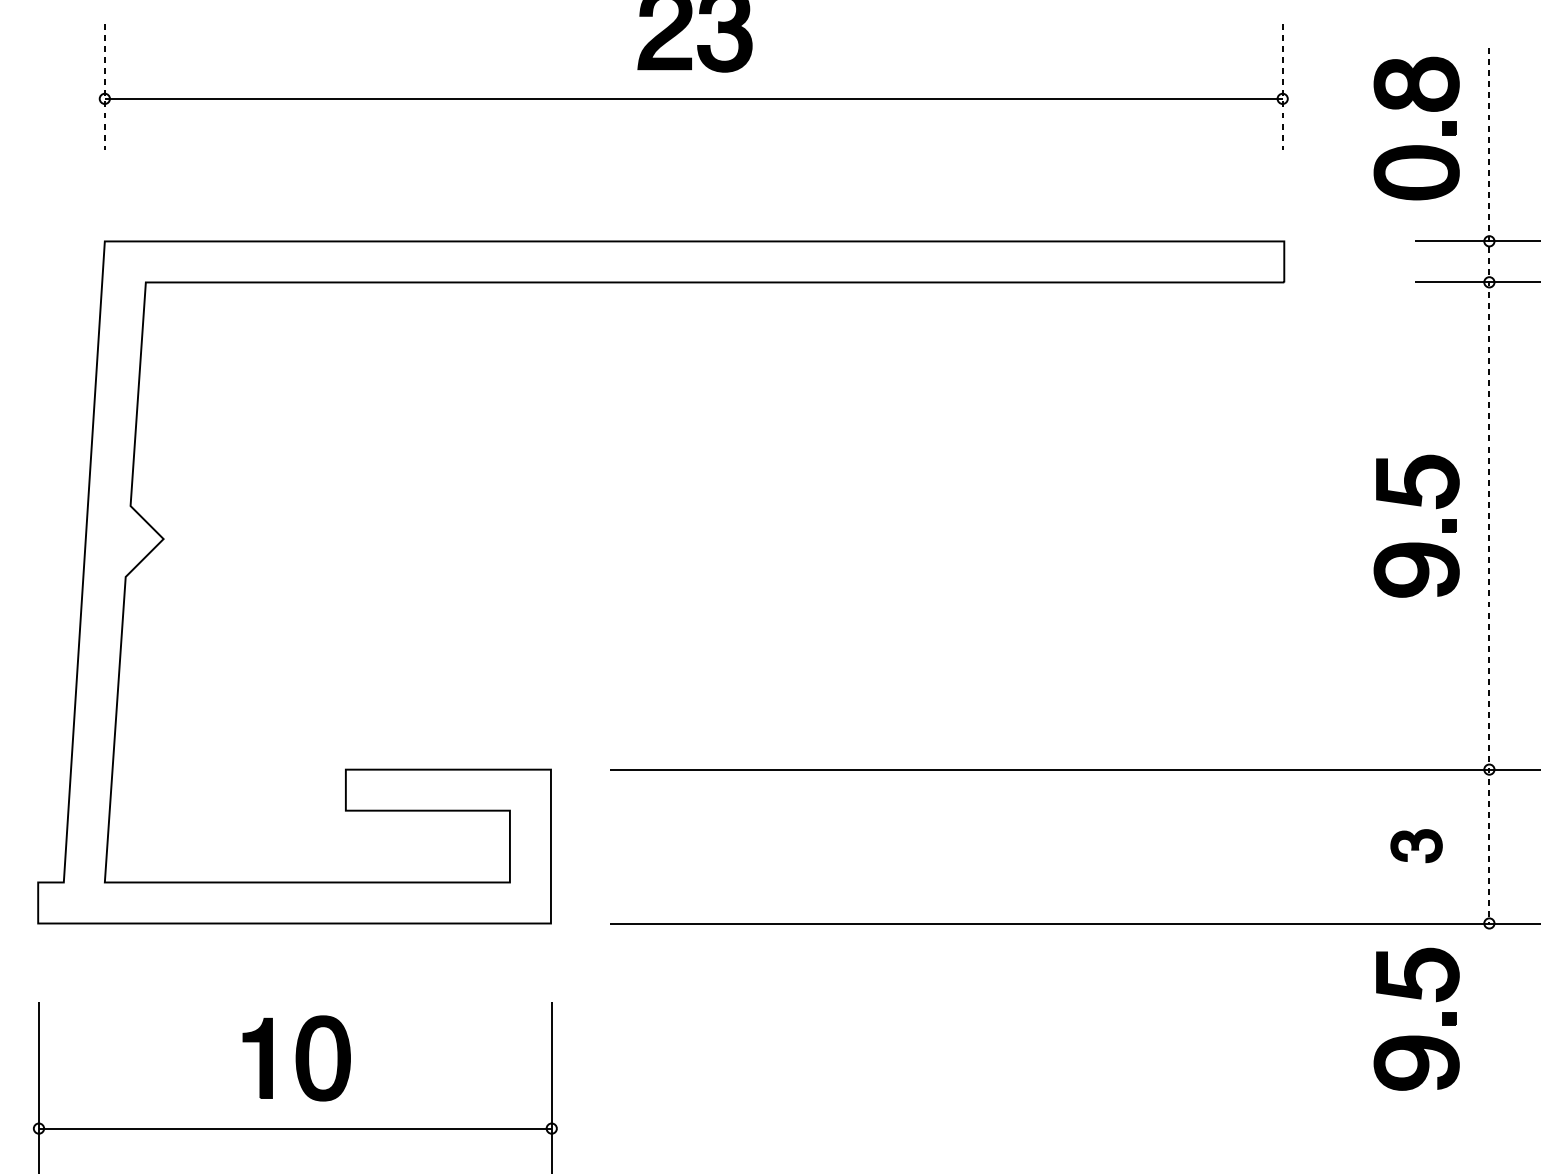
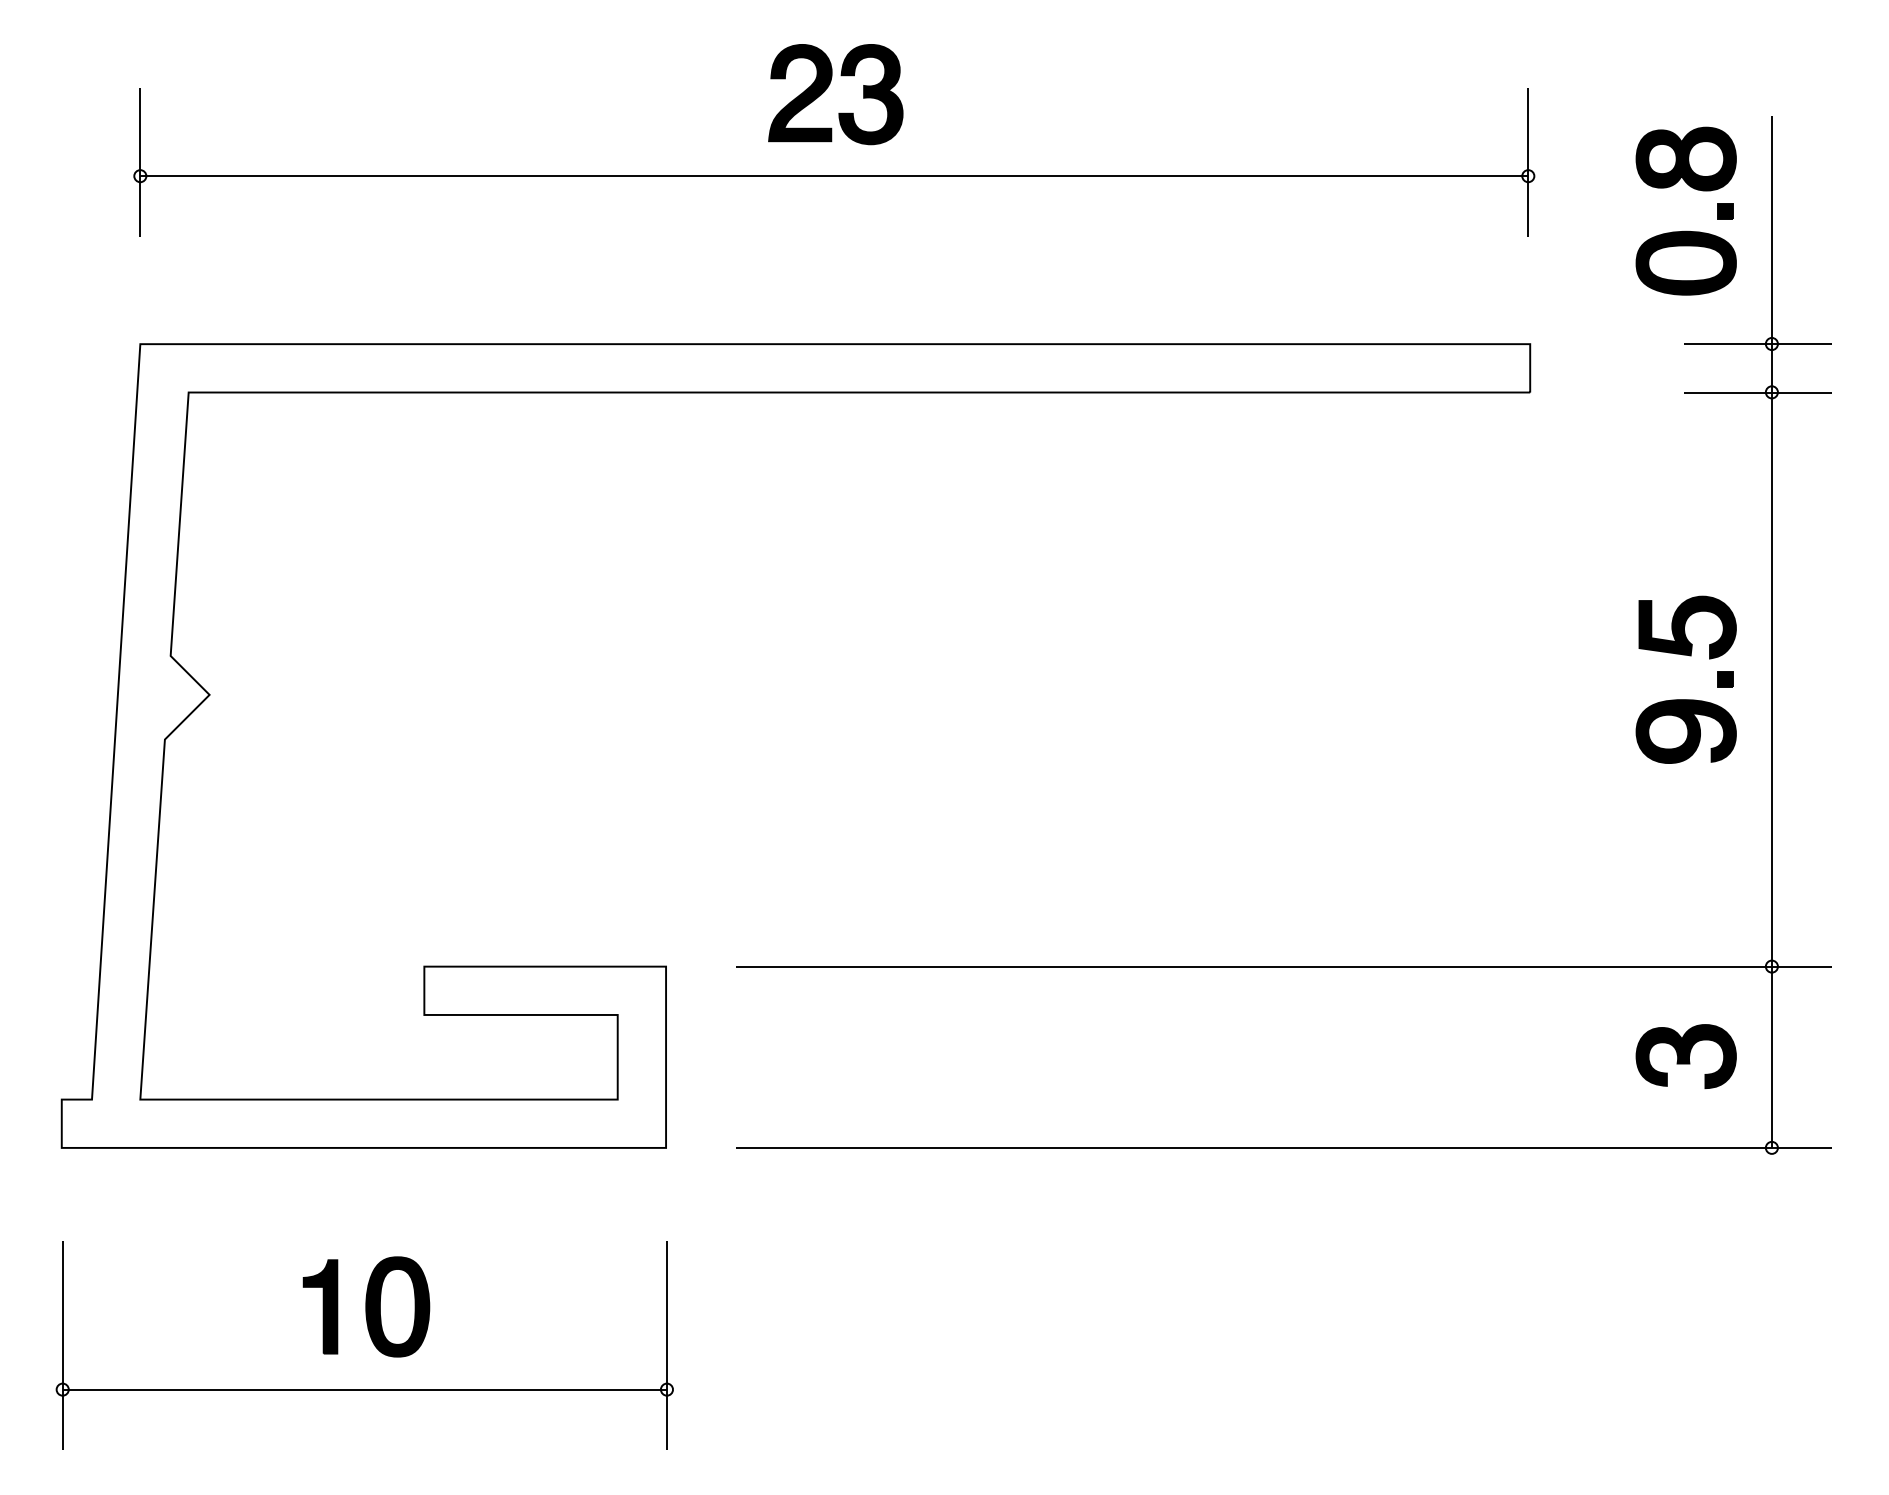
line: (104, 87) -> (140, 162), dashed -> solid
line: (1282, 87) -> (1528, 162), dashed -> solid
line: (1489, 486) -> (1771, 632), dashed -> solid
part: (1416, 845) -> (1685, 1056), size x1.67
part: (1416, 1036) -> (1685, 1280), removed

